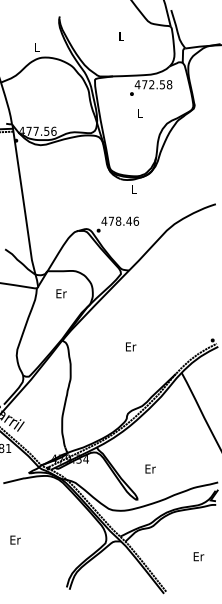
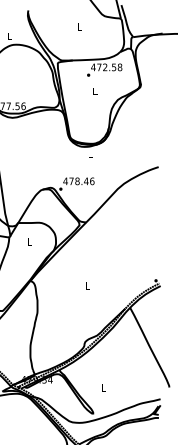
text: (61, 293) -> (29, 241), Er -> L
text: (131, 346) -> (88, 285), Er -> L
text: (150, 468) -> (104, 387), Er -> L

